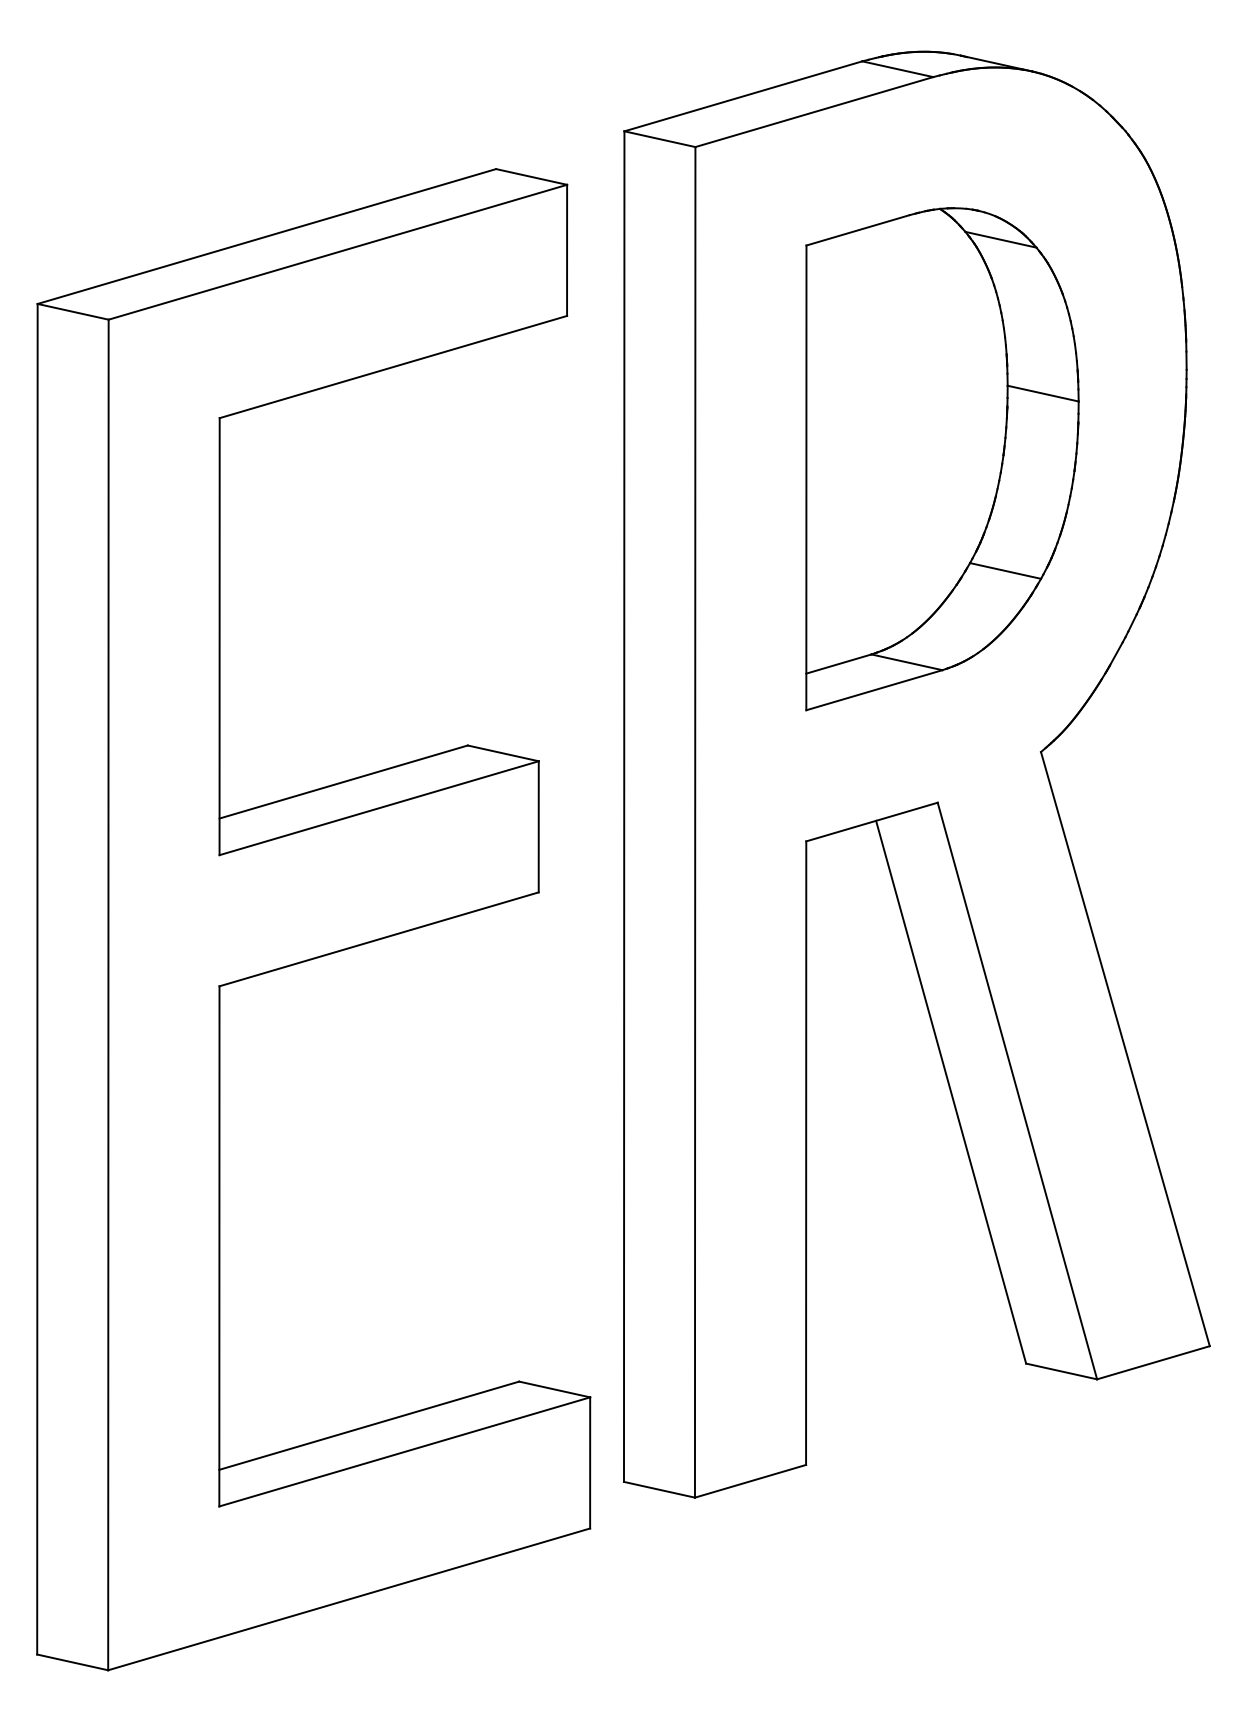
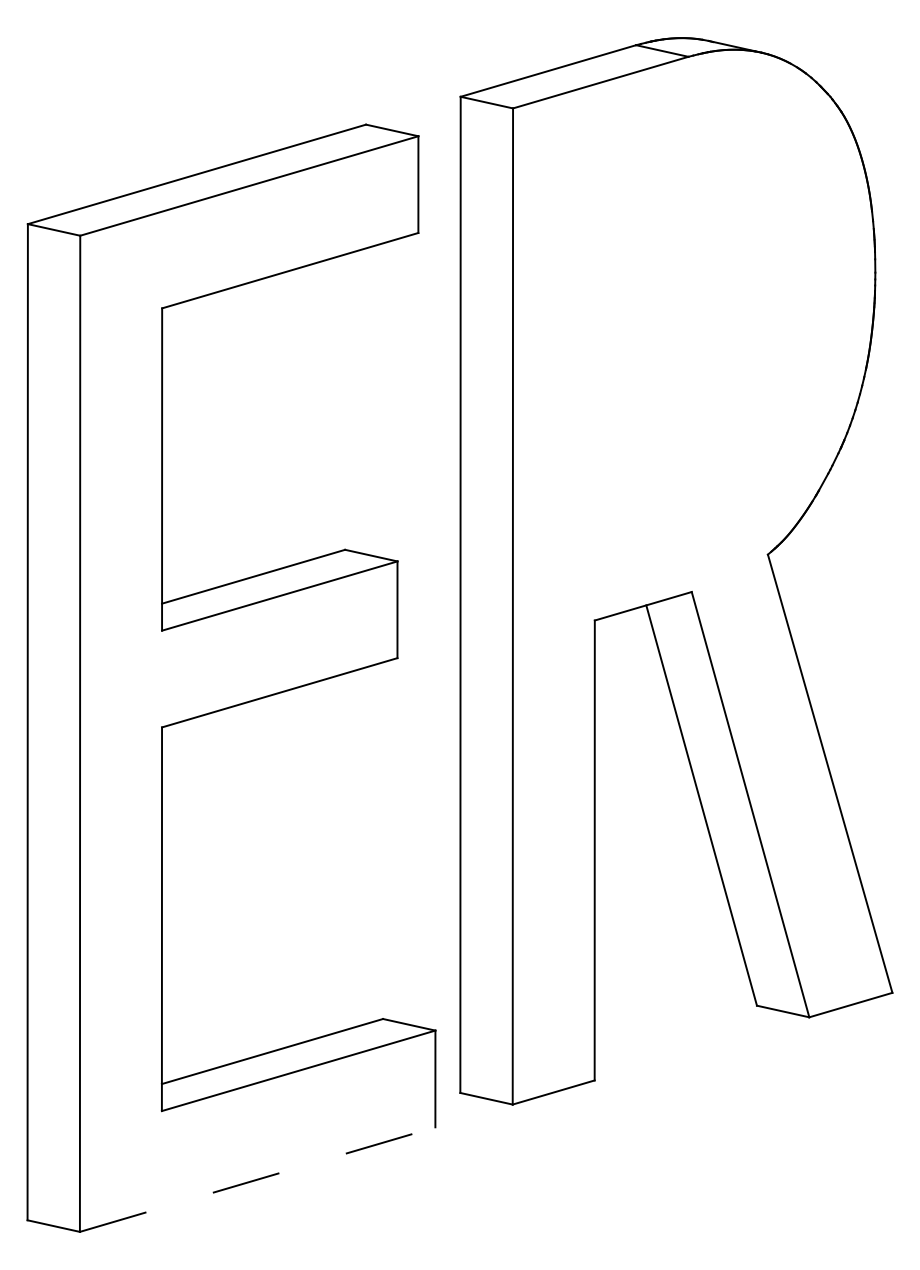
part: (941, 459) -> (694, 338), removed
line: (350, 1599) -> (258, 1179), solid -> dashed

